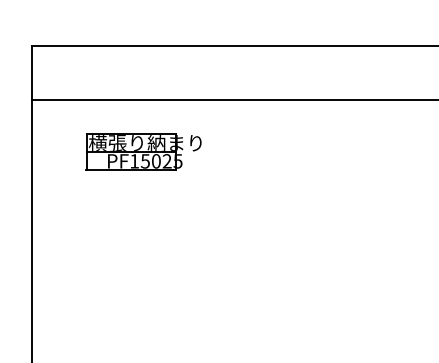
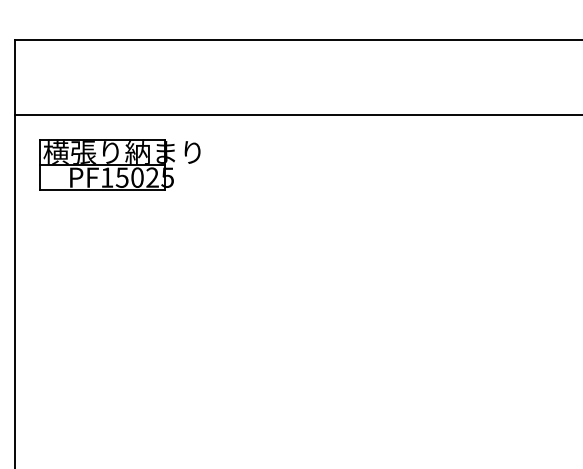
part: (143, 151) -> (119, 163), moved

